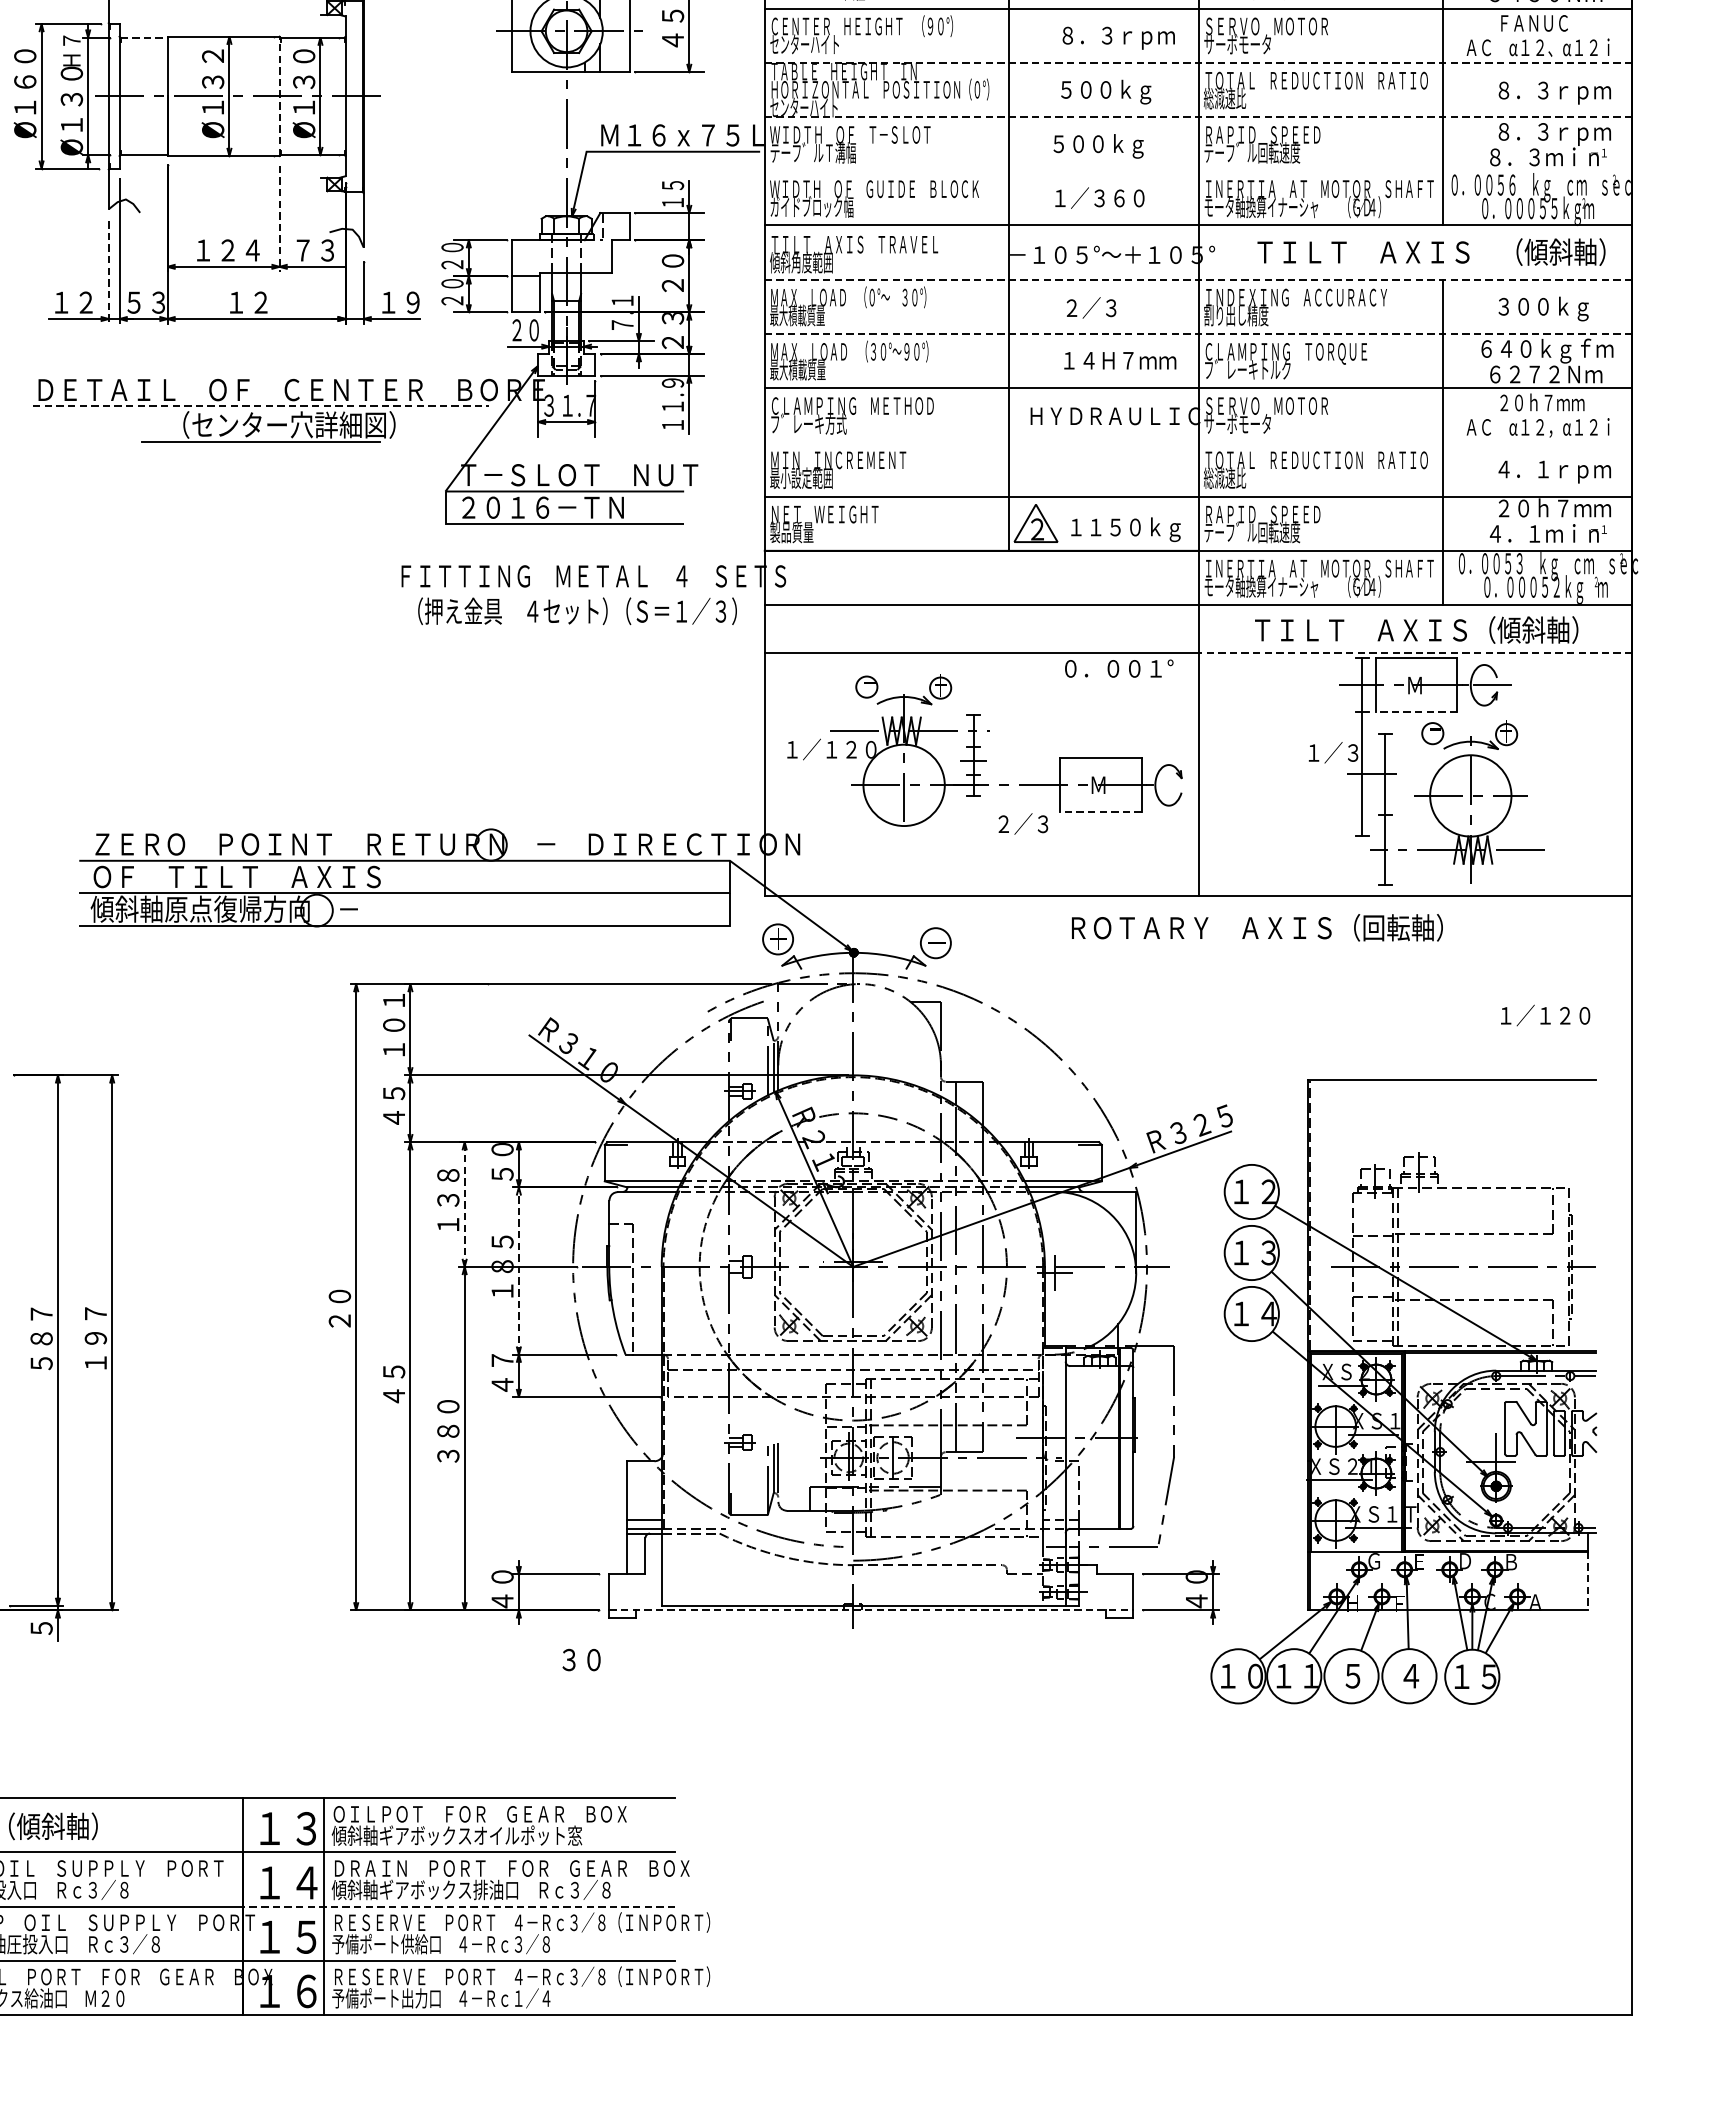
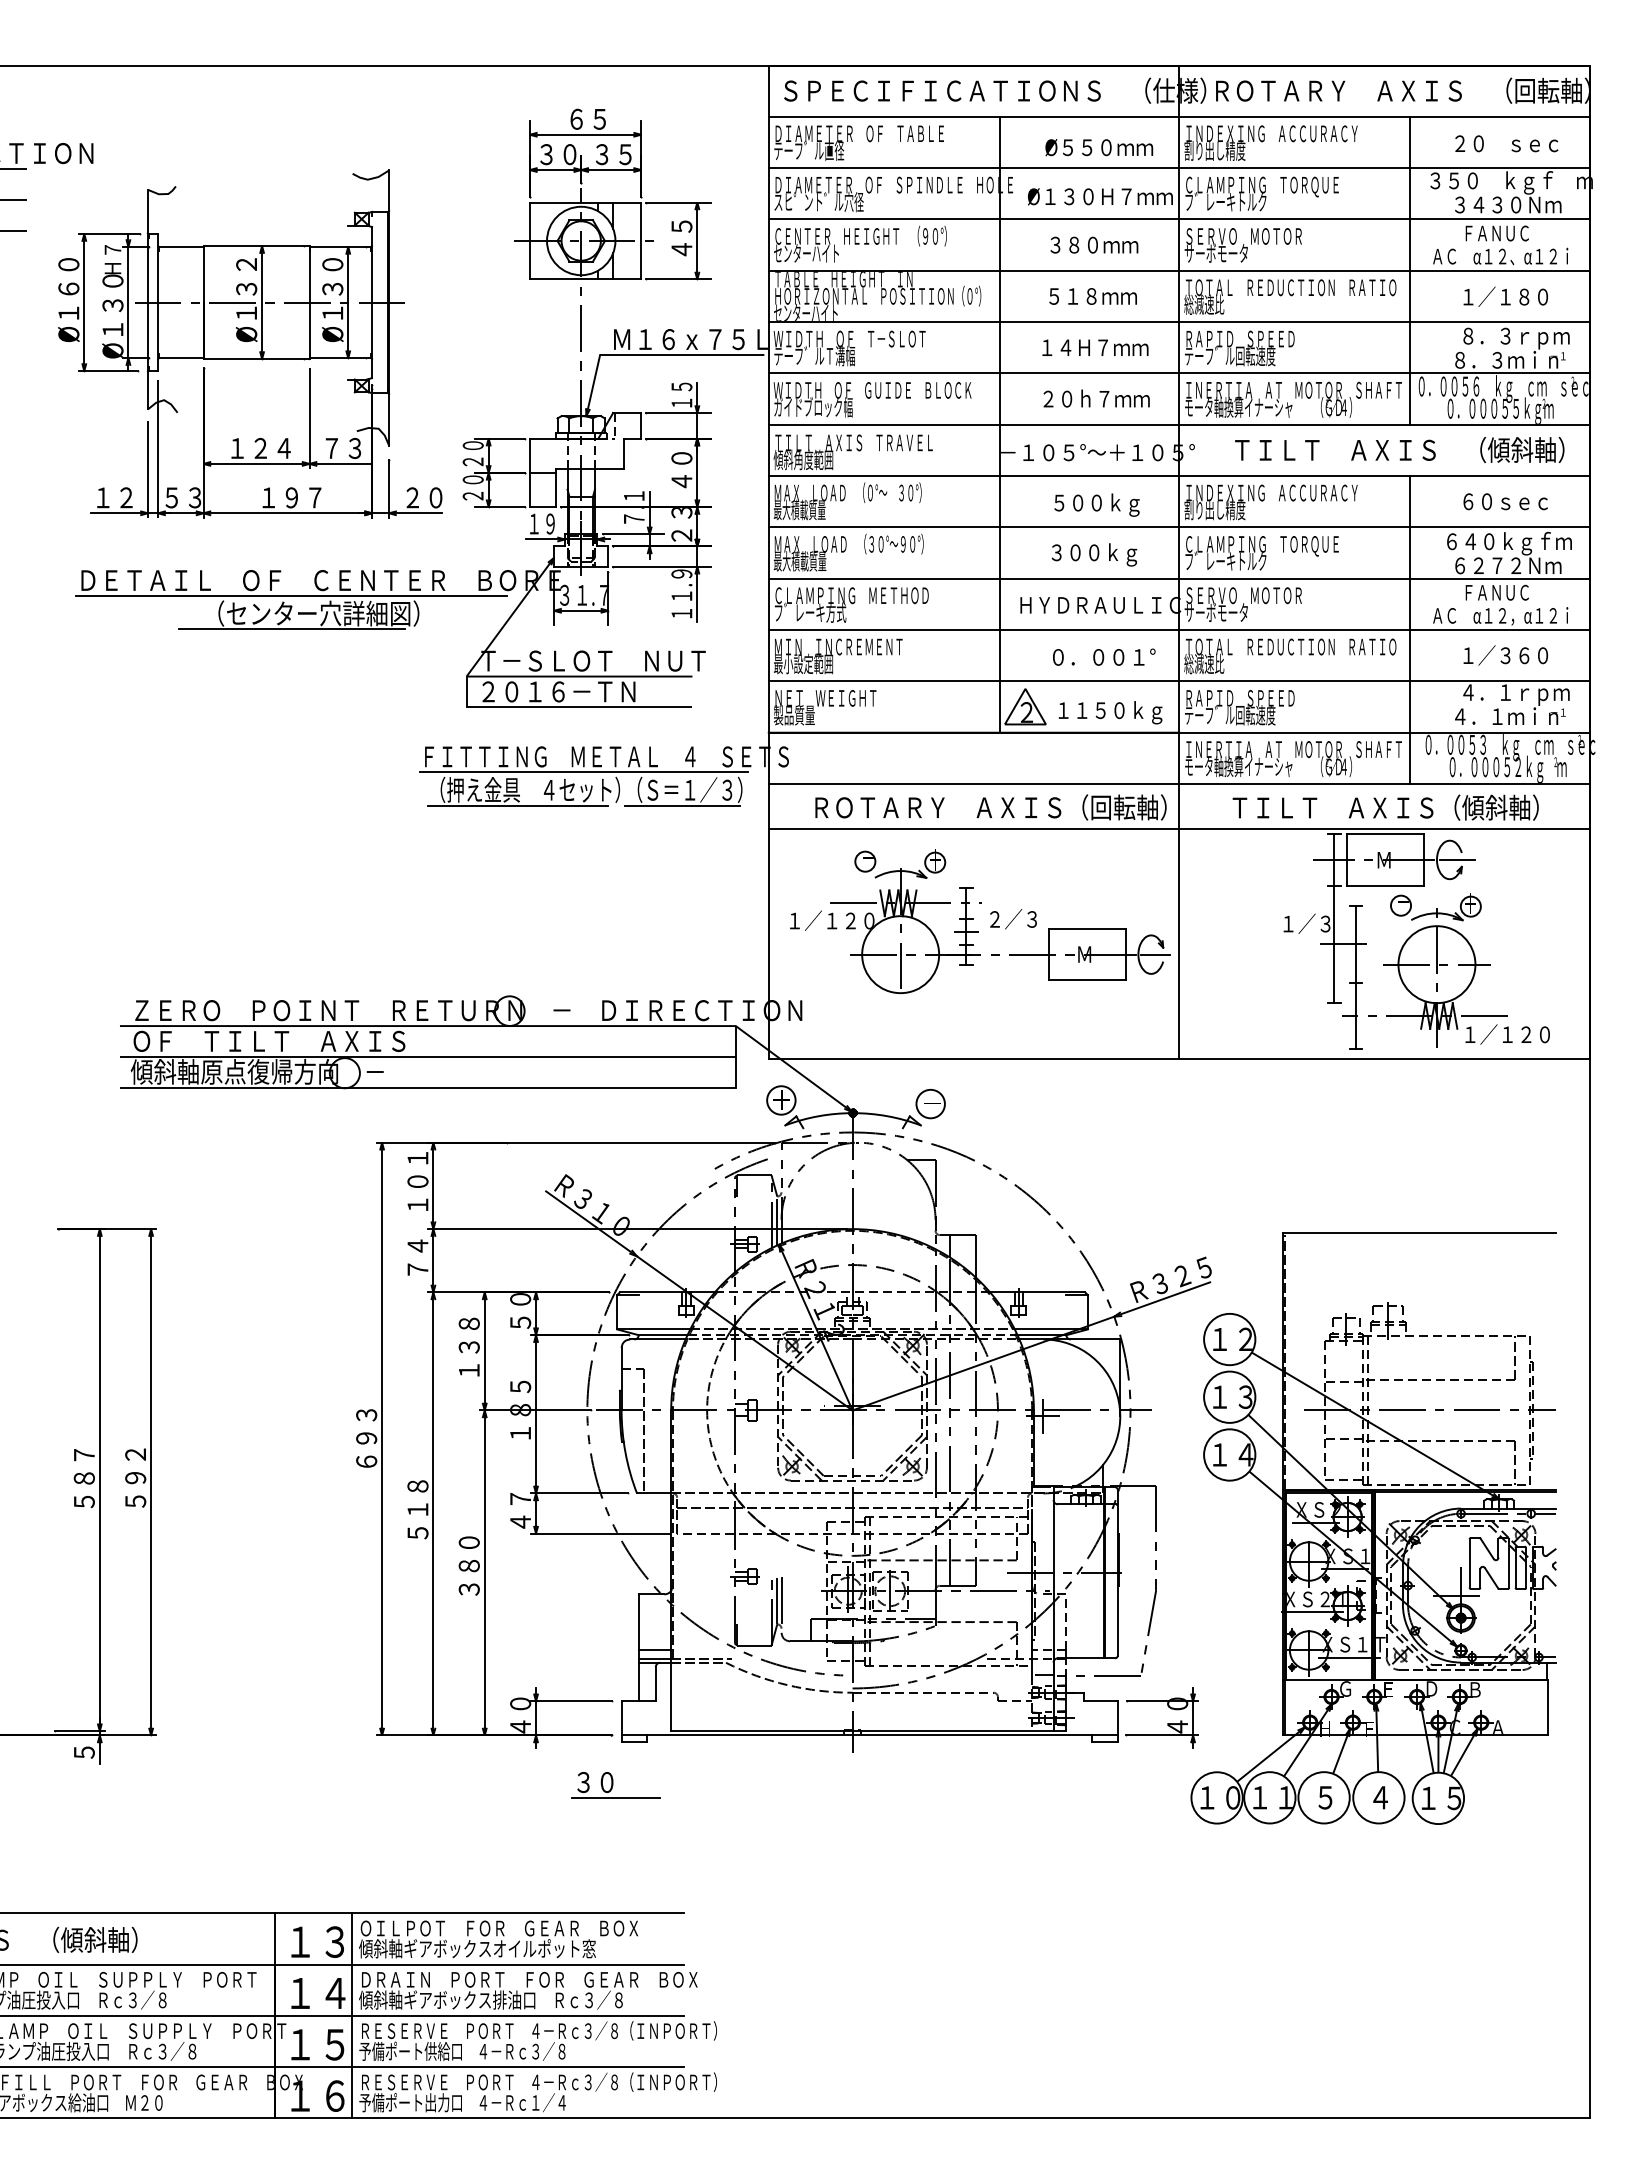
line: (144, 37) -> (181, 246), dashed -> solid
text: (1118, 38) -> (1103, 247), ８．３ｒｐｍ -> ３８０ｍｍ
line: (1198, 62) -> (1179, 270), dashed -> solid
text: (1117, 92) -> (1102, 298), ５００ｋｇ -> ５１８ｍｍ
text: (1554, 92) -> (1516, 298), ８．３ｒｐｍ -> １／１８０
line: (279, 96) -> (309, 302), dashed -> solid
line: (1198, 117) -> (1179, 322), dashed -> solid
text: (1110, 145) -> (1095, 349), ５００ｋｇ -> １４Ｈ７ｍｍ
line: (1197, 171) -> (1178, 373), added
text: (1111, 197) -> (1096, 398), １／３６０ -> ２０ｈ７ｍｍ
line: (279, 220) -> (309, 420), dashed -> solid
line: (108, 273) -> (147, 470), dashed -> solid
line: (1198, 280) -> (1179, 476), dashed -> solid
text: (672, 285) -> (681, 481), ２０ -> ４０
text: (273, 302) -> (303, 497), １２ -> １９７
text: (401, 302) -> (424, 497), １９ -> ２０
text: (1543, 308) -> (1505, 503), ３００ｋｇ -> ６０ｓｅｃ
text: (1111, 309) -> (1096, 504), ２／３ -> ５００ｋｇ
text: (525, 329) -> (542, 523), ２０ -> １９
line: (1198, 334) -> (1179, 527), dashed -> solid
text: (1119, 362) -> (1104, 554), １４Ｈ７ｍｍ -> ３００ｋｇ
text: (1542, 401) -> (1504, 591), ２０ｈ７ｍｍ -> ＦＡＮＵＣ
line: (260, 406) -> (291, 596), dashed -> solid
line: (1197, 442) -> (1178, 630), added
text: (1554, 471) -> (1516, 657), ４．１ｒｐｍ -> １／３６０
text: (1544, 510) -> (1506, 694), ２０ｈ７ｍｍ -> ４．１ｒｐｍ
line: (569, 592) -> (583, 772), added
line: (499, 627) -> (517, 805), added
line: (672, 627) -> (681, 805), added
line: (1415, 653) -> (1384, 829), dashed -> solid
text: (1119, 667) -> (1104, 656), moved
line: (1416, 712) -> (1385, 885), dashed -> solid
line: (1173, 785) -> (1155, 954), added
line: (1100, 812) -> (1086, 980), dashed -> solid
text: (1023, 824) -> (1013, 919), moved
text: (1256, 927) -> (990, 807), moved
text: (1545, 1015) -> (1507, 1034), moved
text: (393, 1105) -> (417, 1257), ４５ -> ７４
line: (464, 1203) -> (484, 1350), dashed -> solid
line: (519, 1270) -> (536, 1413), dashed -> solid
text: (339, 1296) -> (366, 1438), ２０ -> ６９３
text: (95, 1337) -> (135, 1477), １９７ -> ５９２
text: (393, 1371) -> (417, 1509), ４５ -> ５１８
line: (1587, 1580) -> (1547, 1707), dashed -> solid
line: (872, 1610) -> (870, 1735), dashed -> solid
line: (603, 1675) -> (616, 1797), added
line: (459, 1906) -> (479, 2015), dashed -> solid

